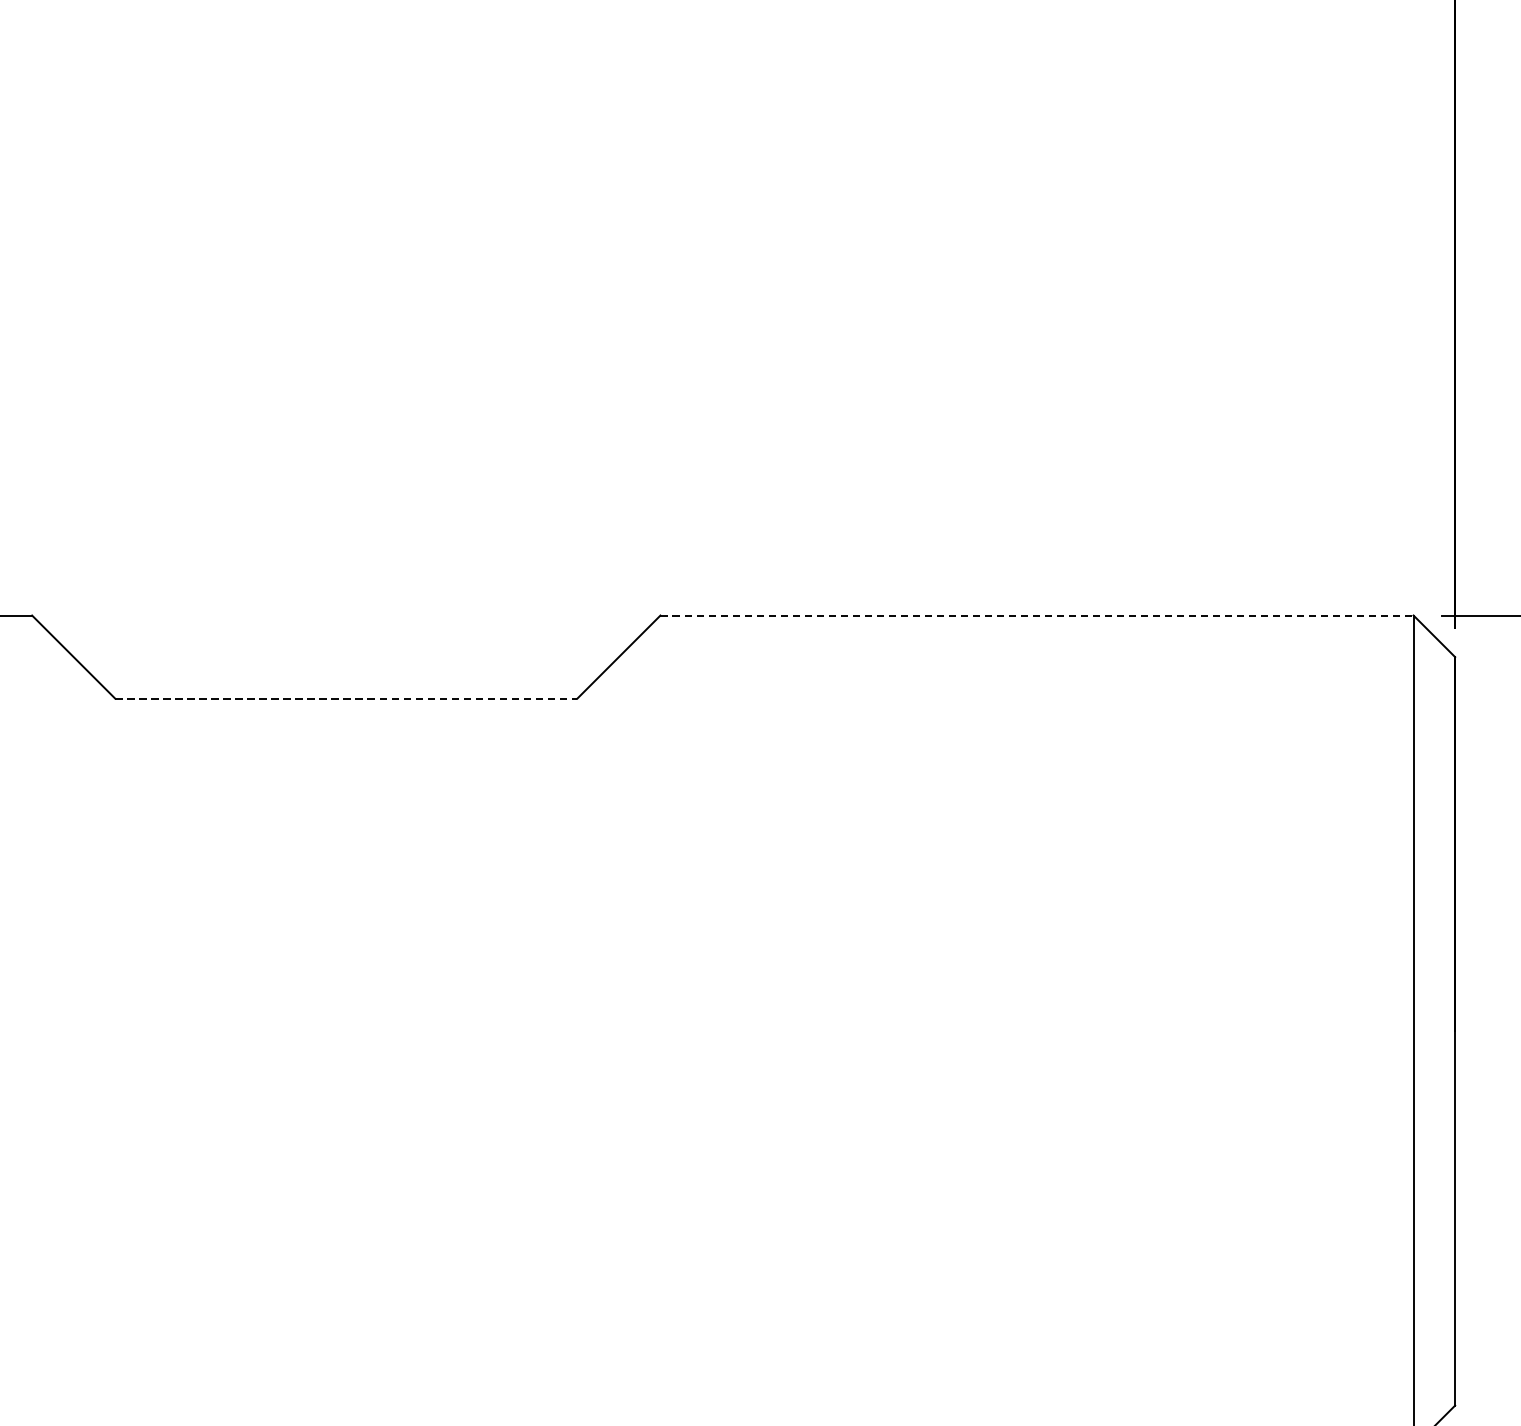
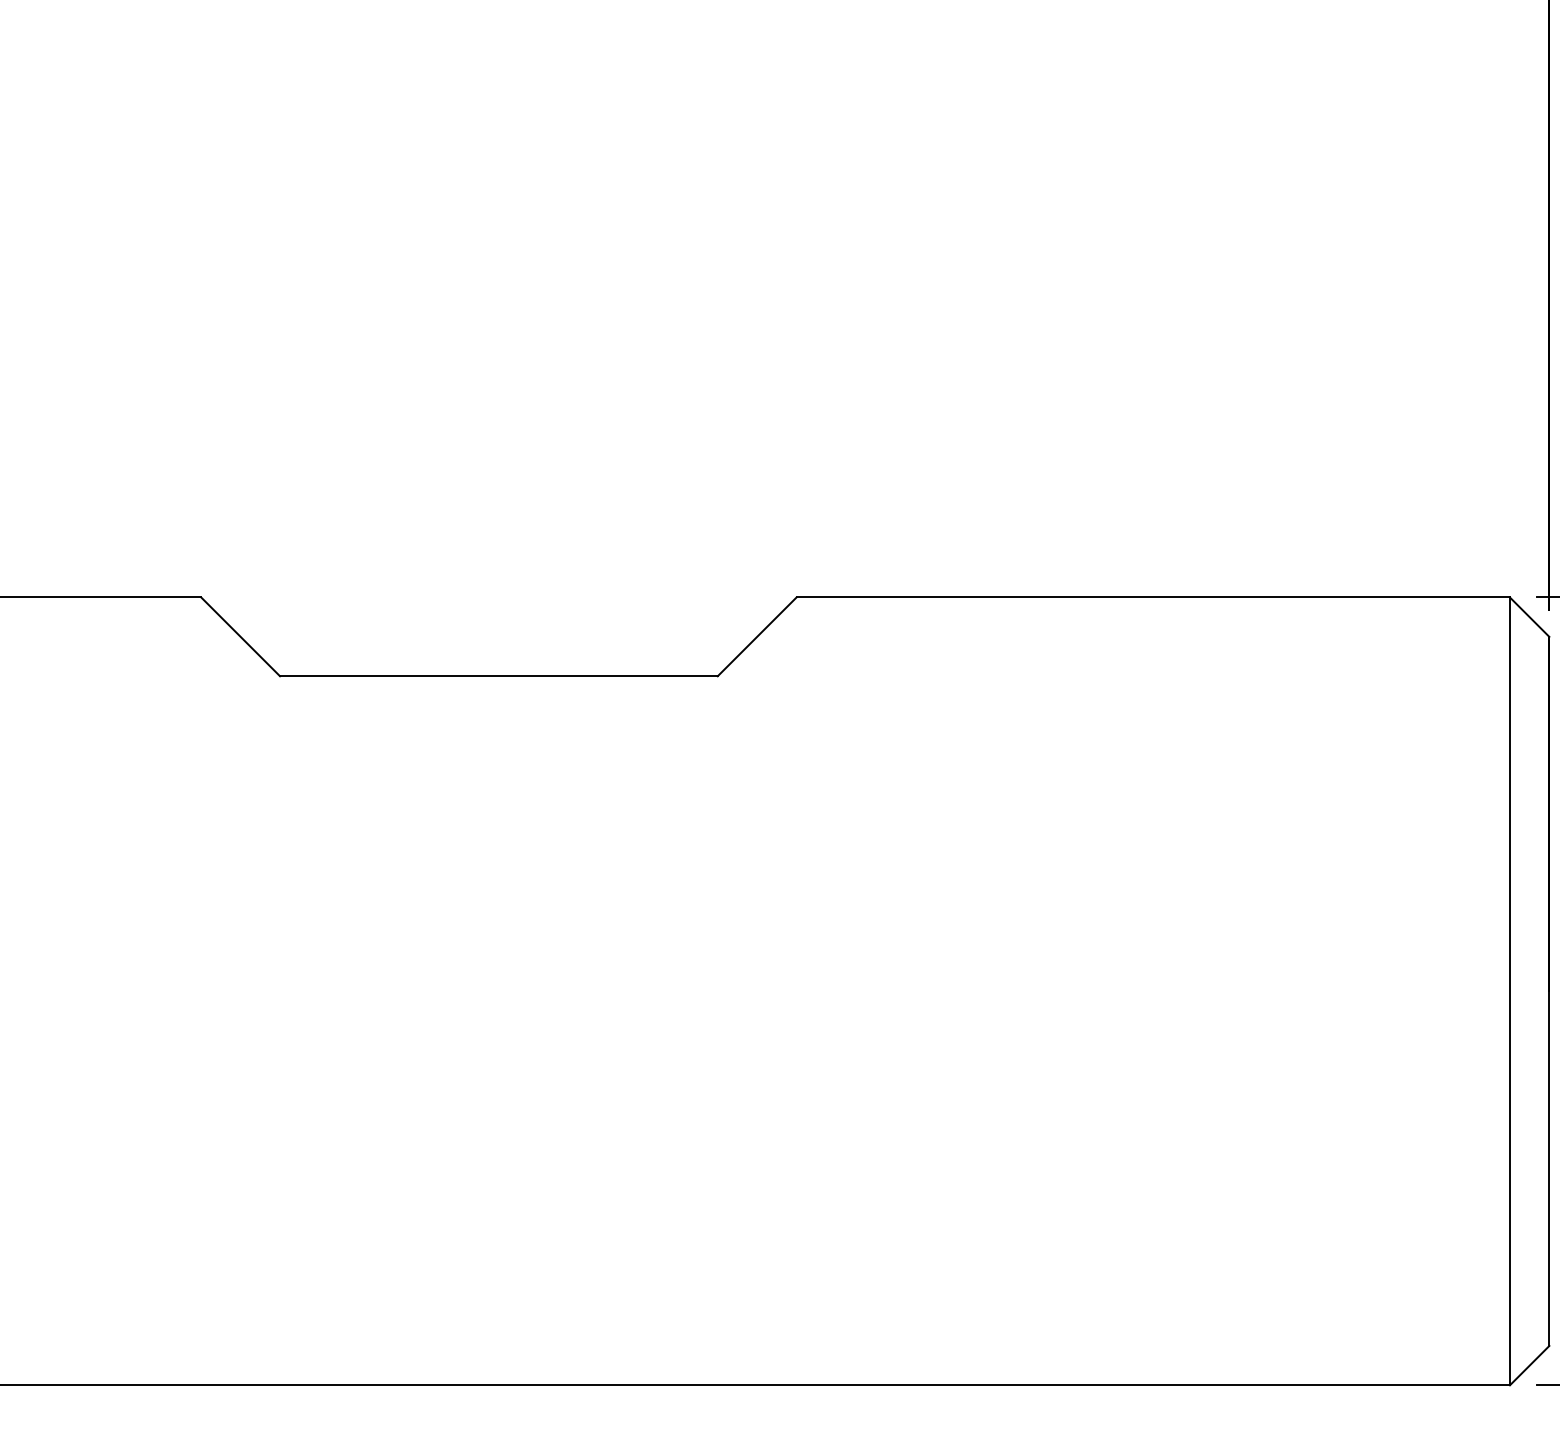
line: (1037, 615) -> (1153, 597), dashed -> solid
line: (345, 698) -> (498, 676), dashed -> solid

